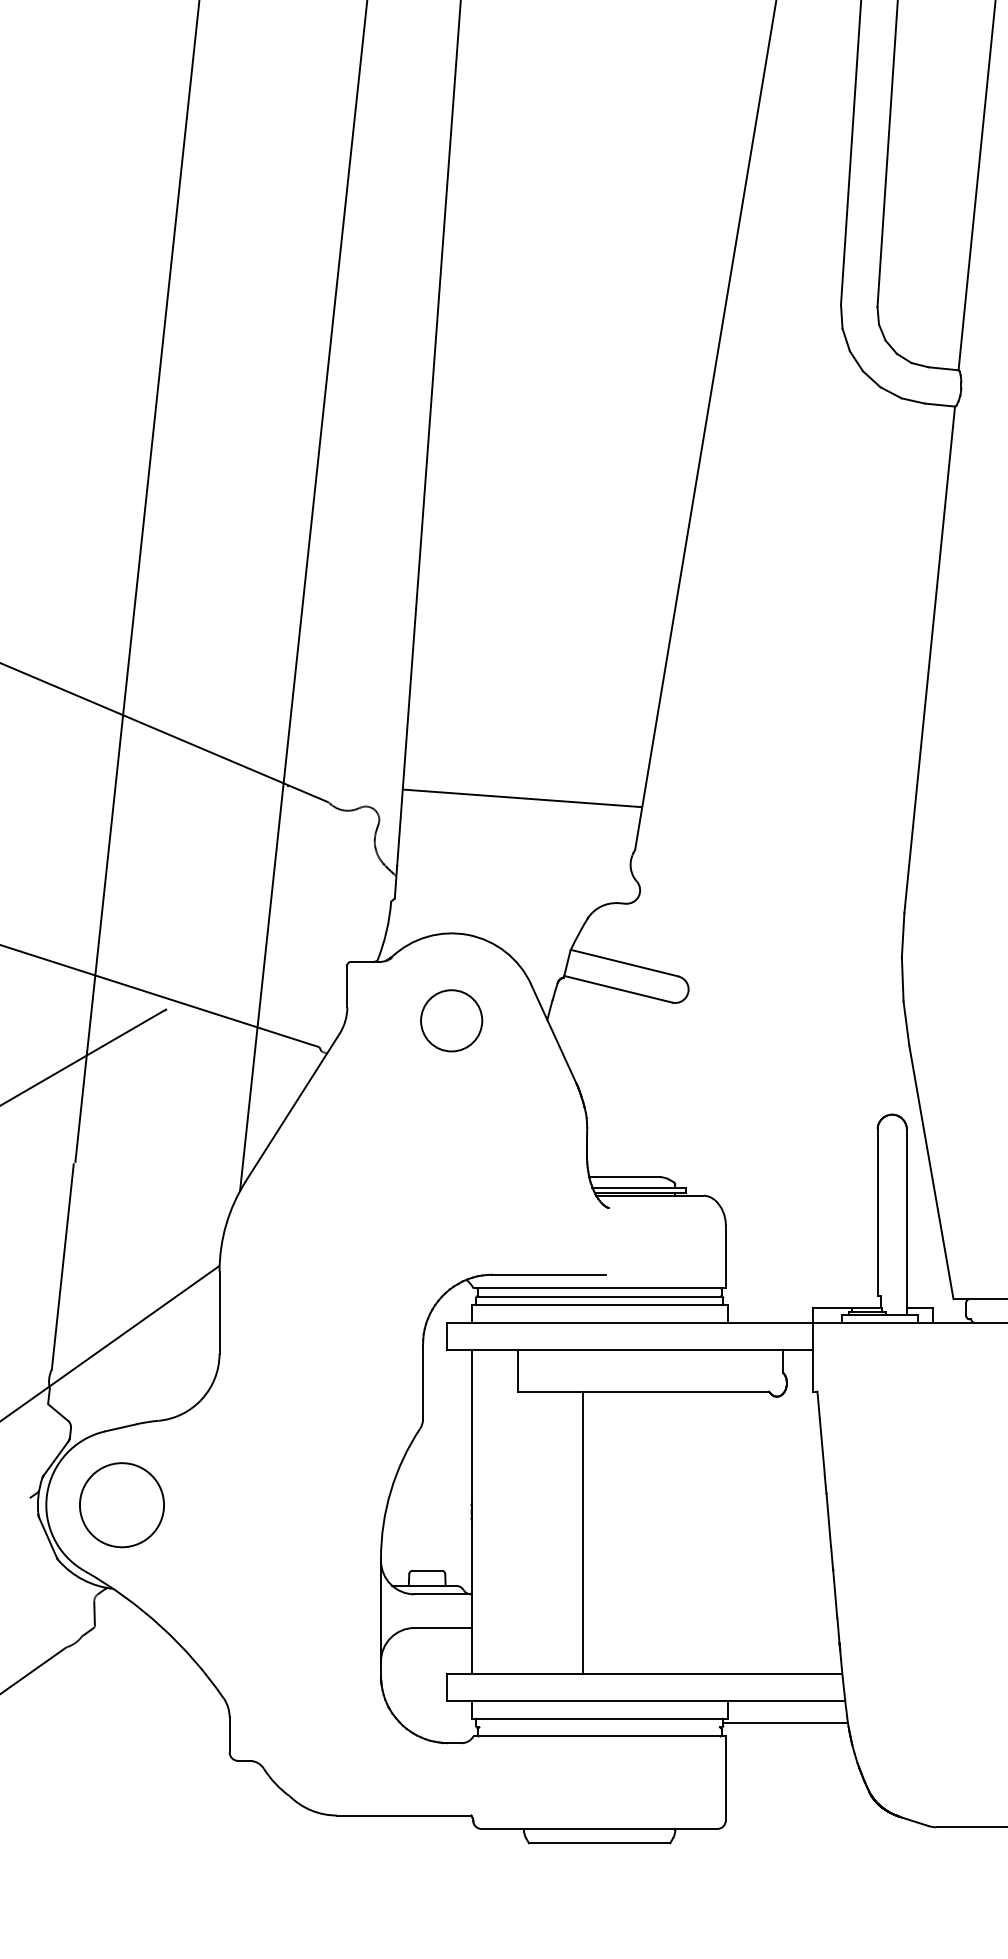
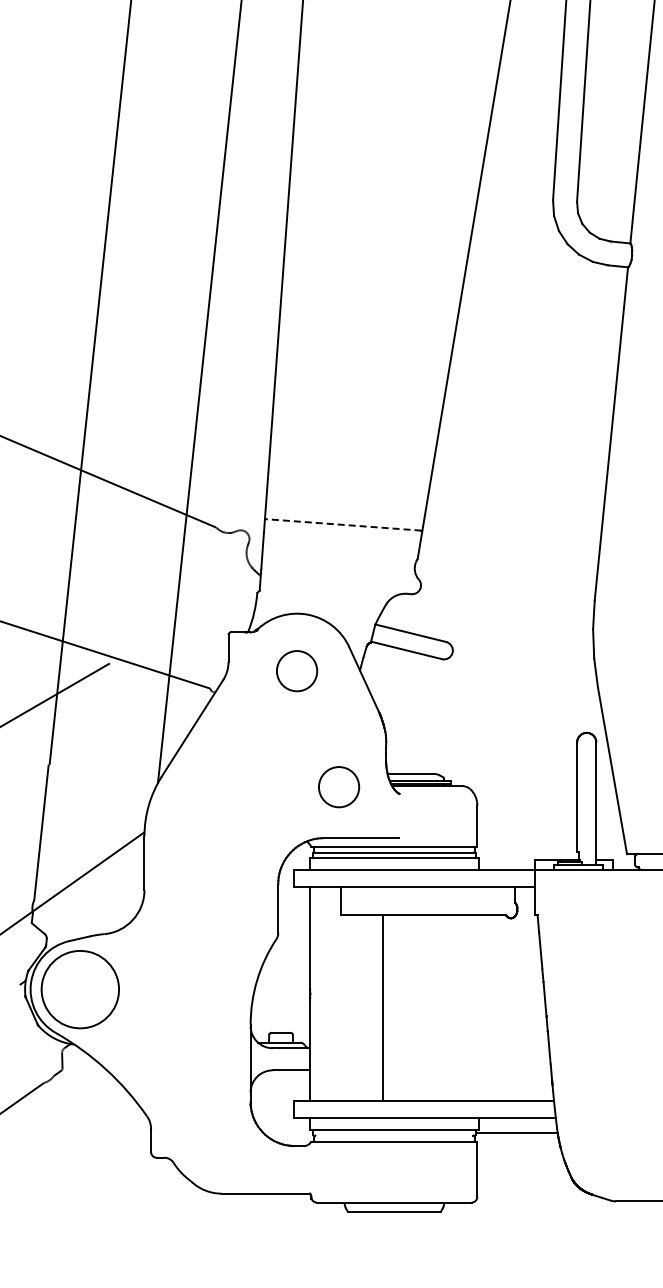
line: (520, 797) -> (342, 524), solid -> dashed
circle: (516, 1197) -> (339, 787), added
circle: (122, 1505) -> (80, 989), size x1.4

